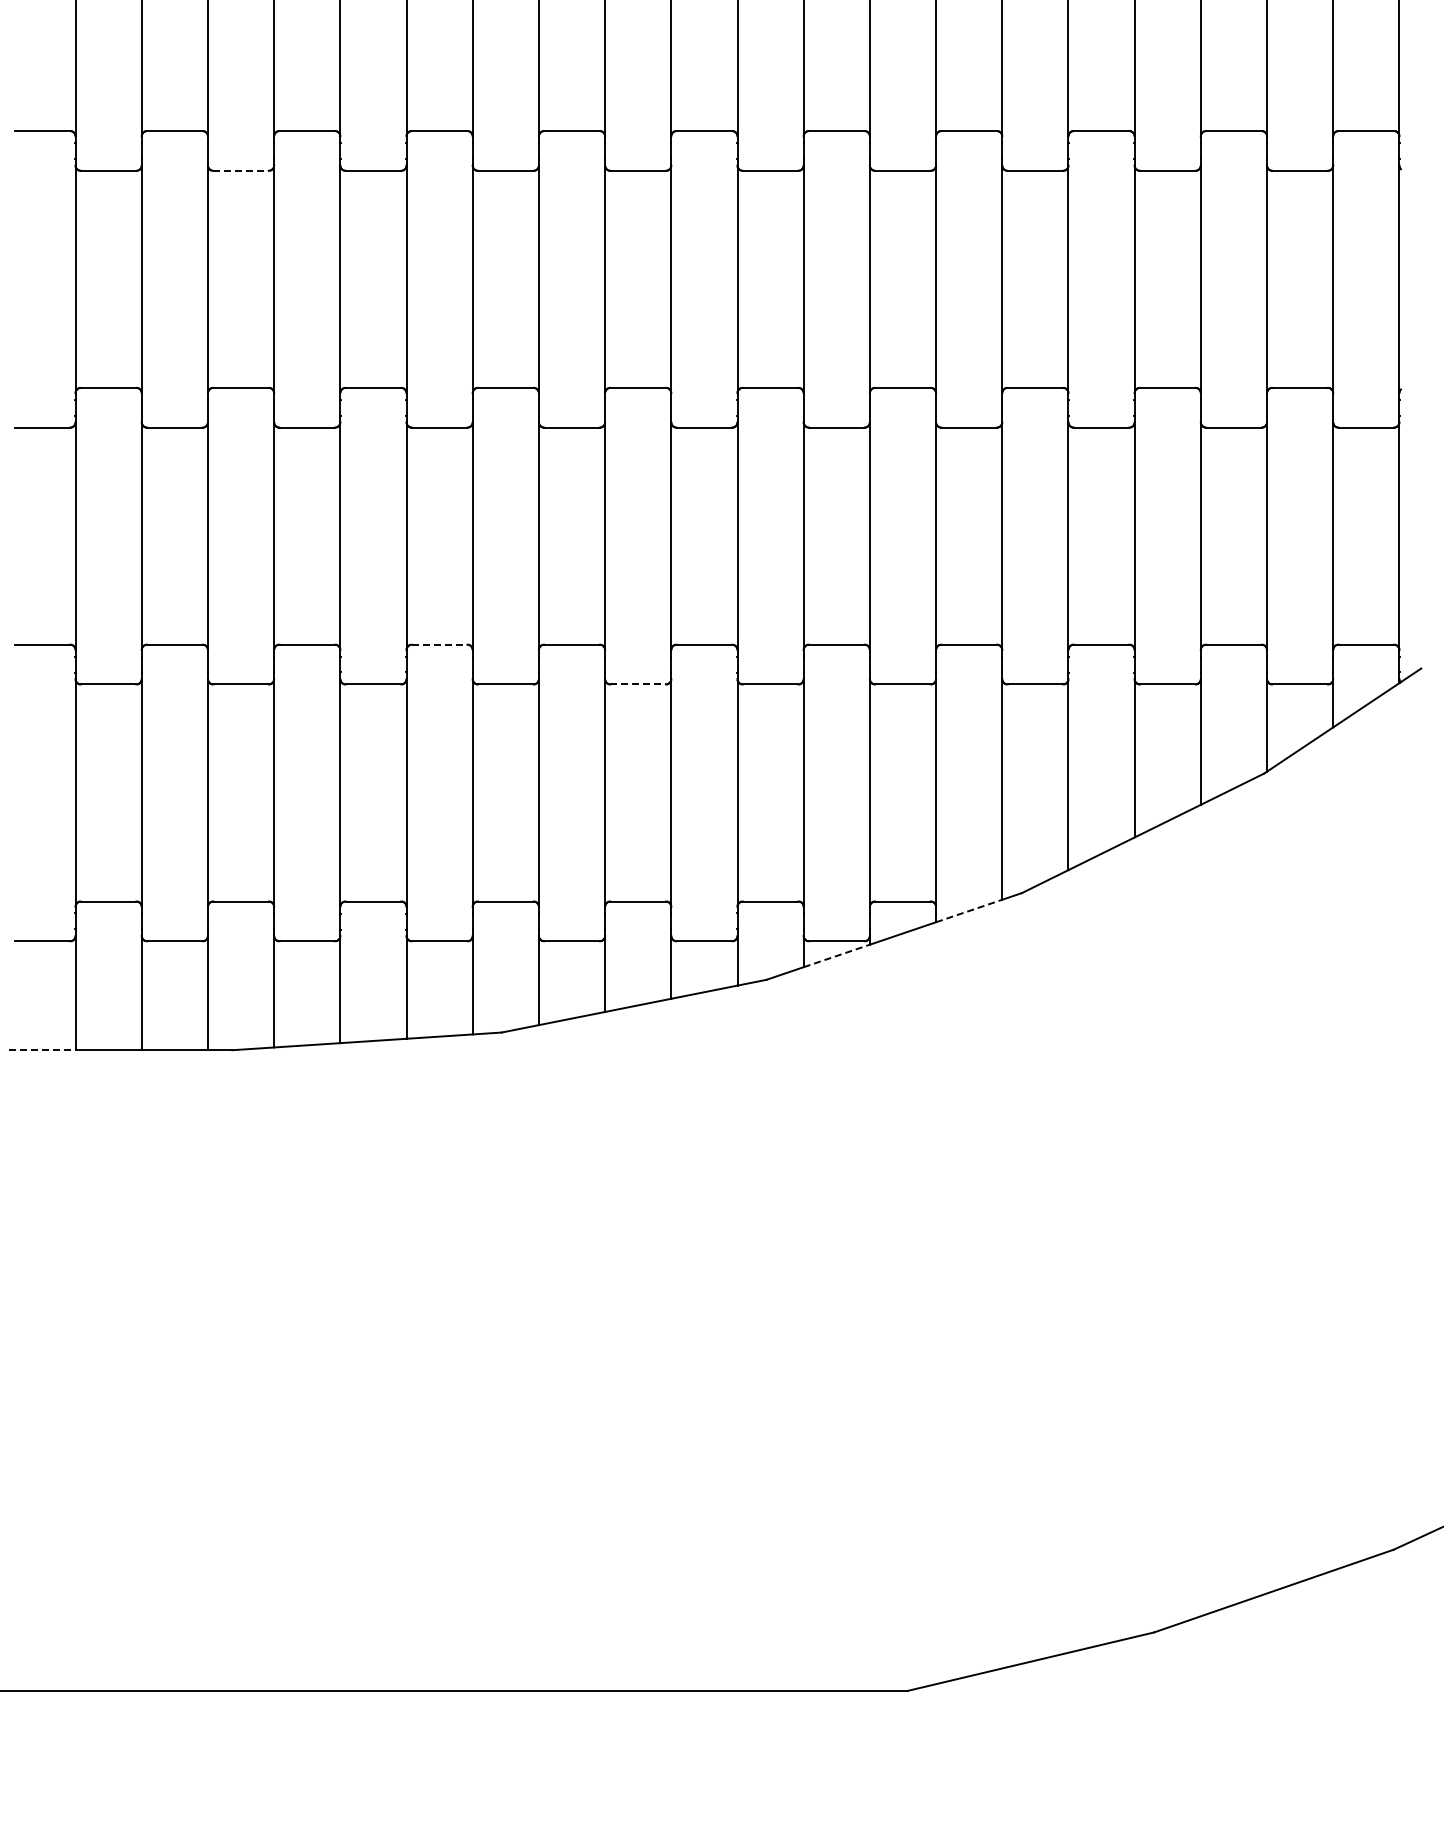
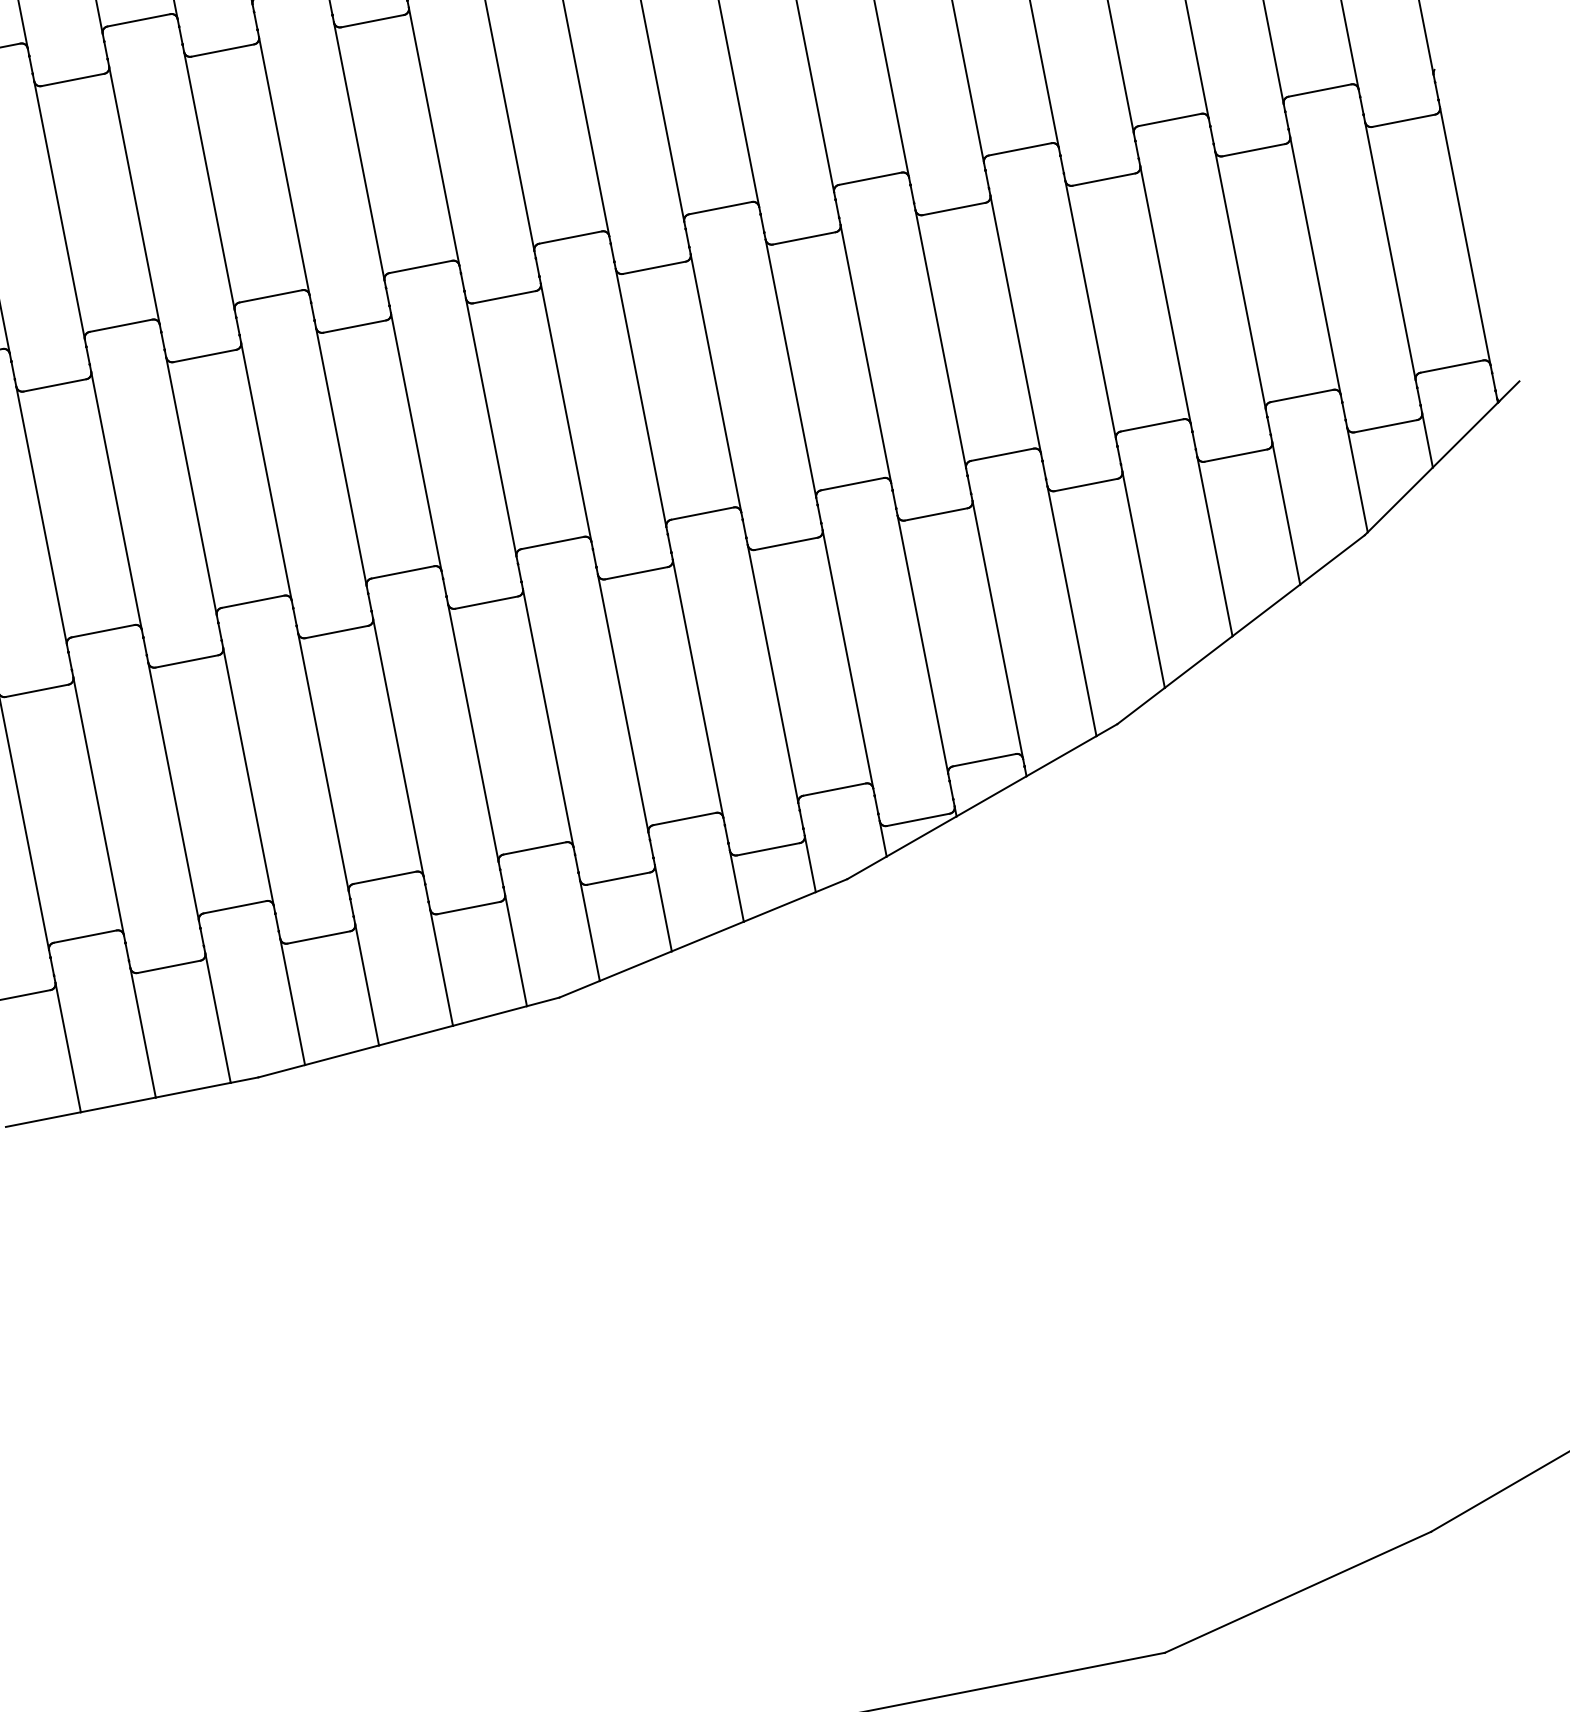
line: (241, 170) -> (73, 79), dashed -> solid
line: (439, 644) -> (402, 572), dashed -> solid
line: (638, 684) -> (636, 573), dashed -> solid
line: (969, 911) -> (1062, 756), dashed -> solid
line: (836, 955) -> (921, 836), dashed -> solid
line: (42, 1050) -> (43, 1119), dashed -> solid

